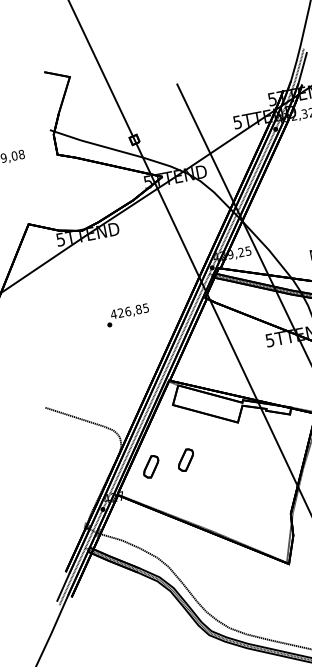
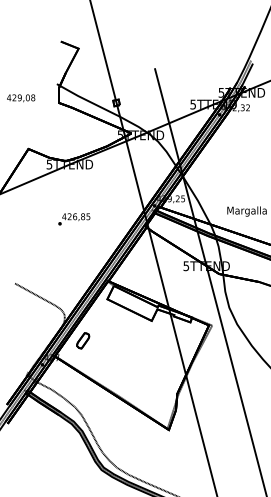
text: (128, 315) -> (74, 219), moved
part: (186, 459) -> (109, 340), removed

